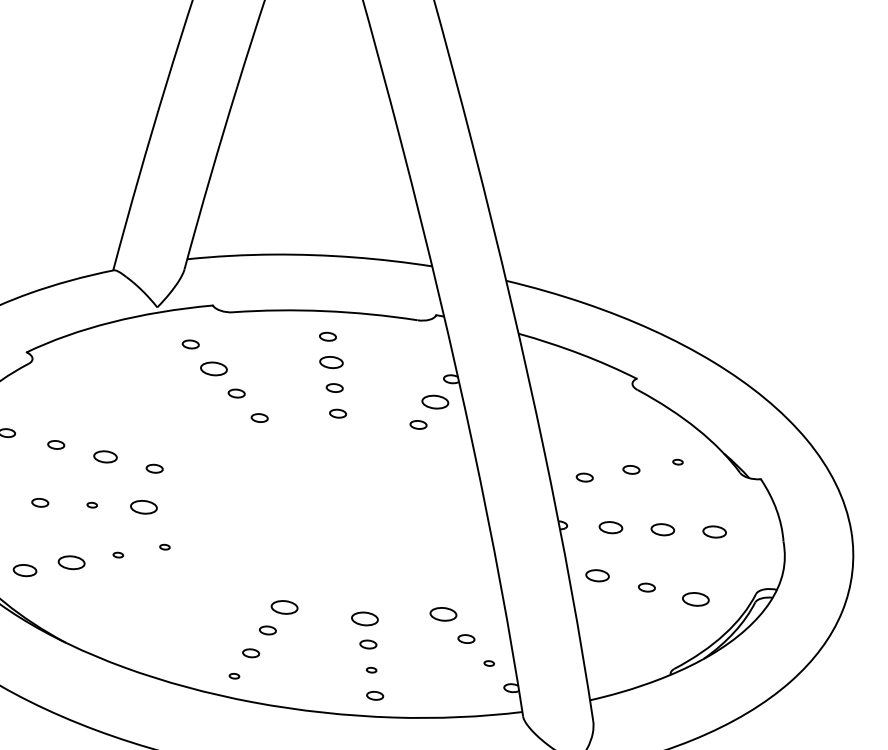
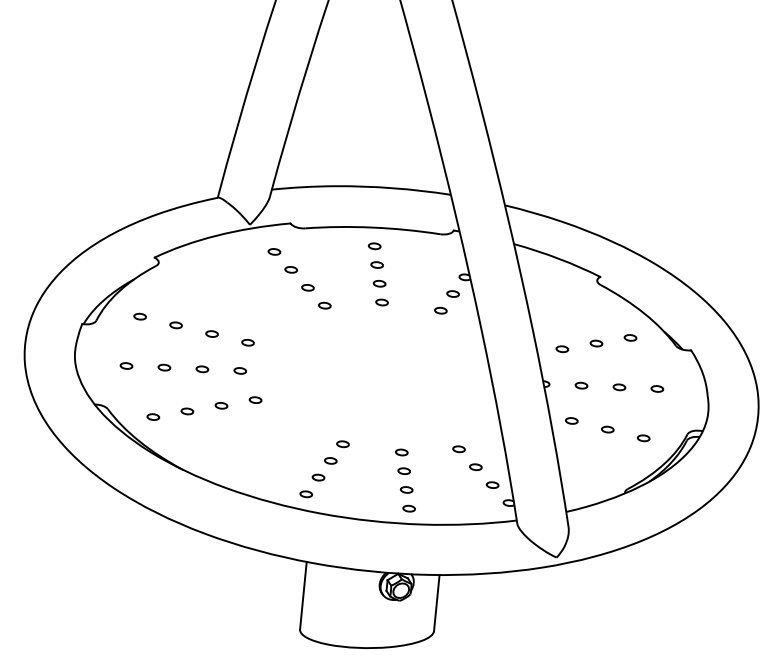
part: (330, 361) -> (376, 264), size x0.71
part: (212, 368) -> (290, 269), size x0.62
part: (434, 401) -> (452, 293), size x0.62
part: (104, 456) -> (211, 333), size x0.71
part: (677, 461) -> (630, 337), size x1.67
part: (92, 505) -> (202, 369), size x1.67
part: (144, 506) -> (240, 370), size x0.62
part: (610, 527) -> (581, 385), size x0.71
part: (662, 529) -> (619, 387), size x0.71
part: (714, 531) -> (657, 388), size x0.71
part: (164, 546) -> (255, 399), size x1.67
part: (118, 554) -> (221, 405), size x1.67
part: (71, 562) -> (187, 411), size x0.62
part: (25, 569) -> (153, 416), size x0.71
part: (597, 575) -> (571, 420), size x0.71
part: (695, 599) -> (643, 438), size x0.62
part: (283, 607) -> (342, 444), size x0.62
part: (442, 614) -> (458, 449), size x0.62
part: (364, 618) -> (401, 452), size x0.62
part: (489, 662) -> (492, 484), size x1.67
part: (371, 669) -> (406, 489), size x1.67
part: (234, 676) -> (306, 494), size x1.67

